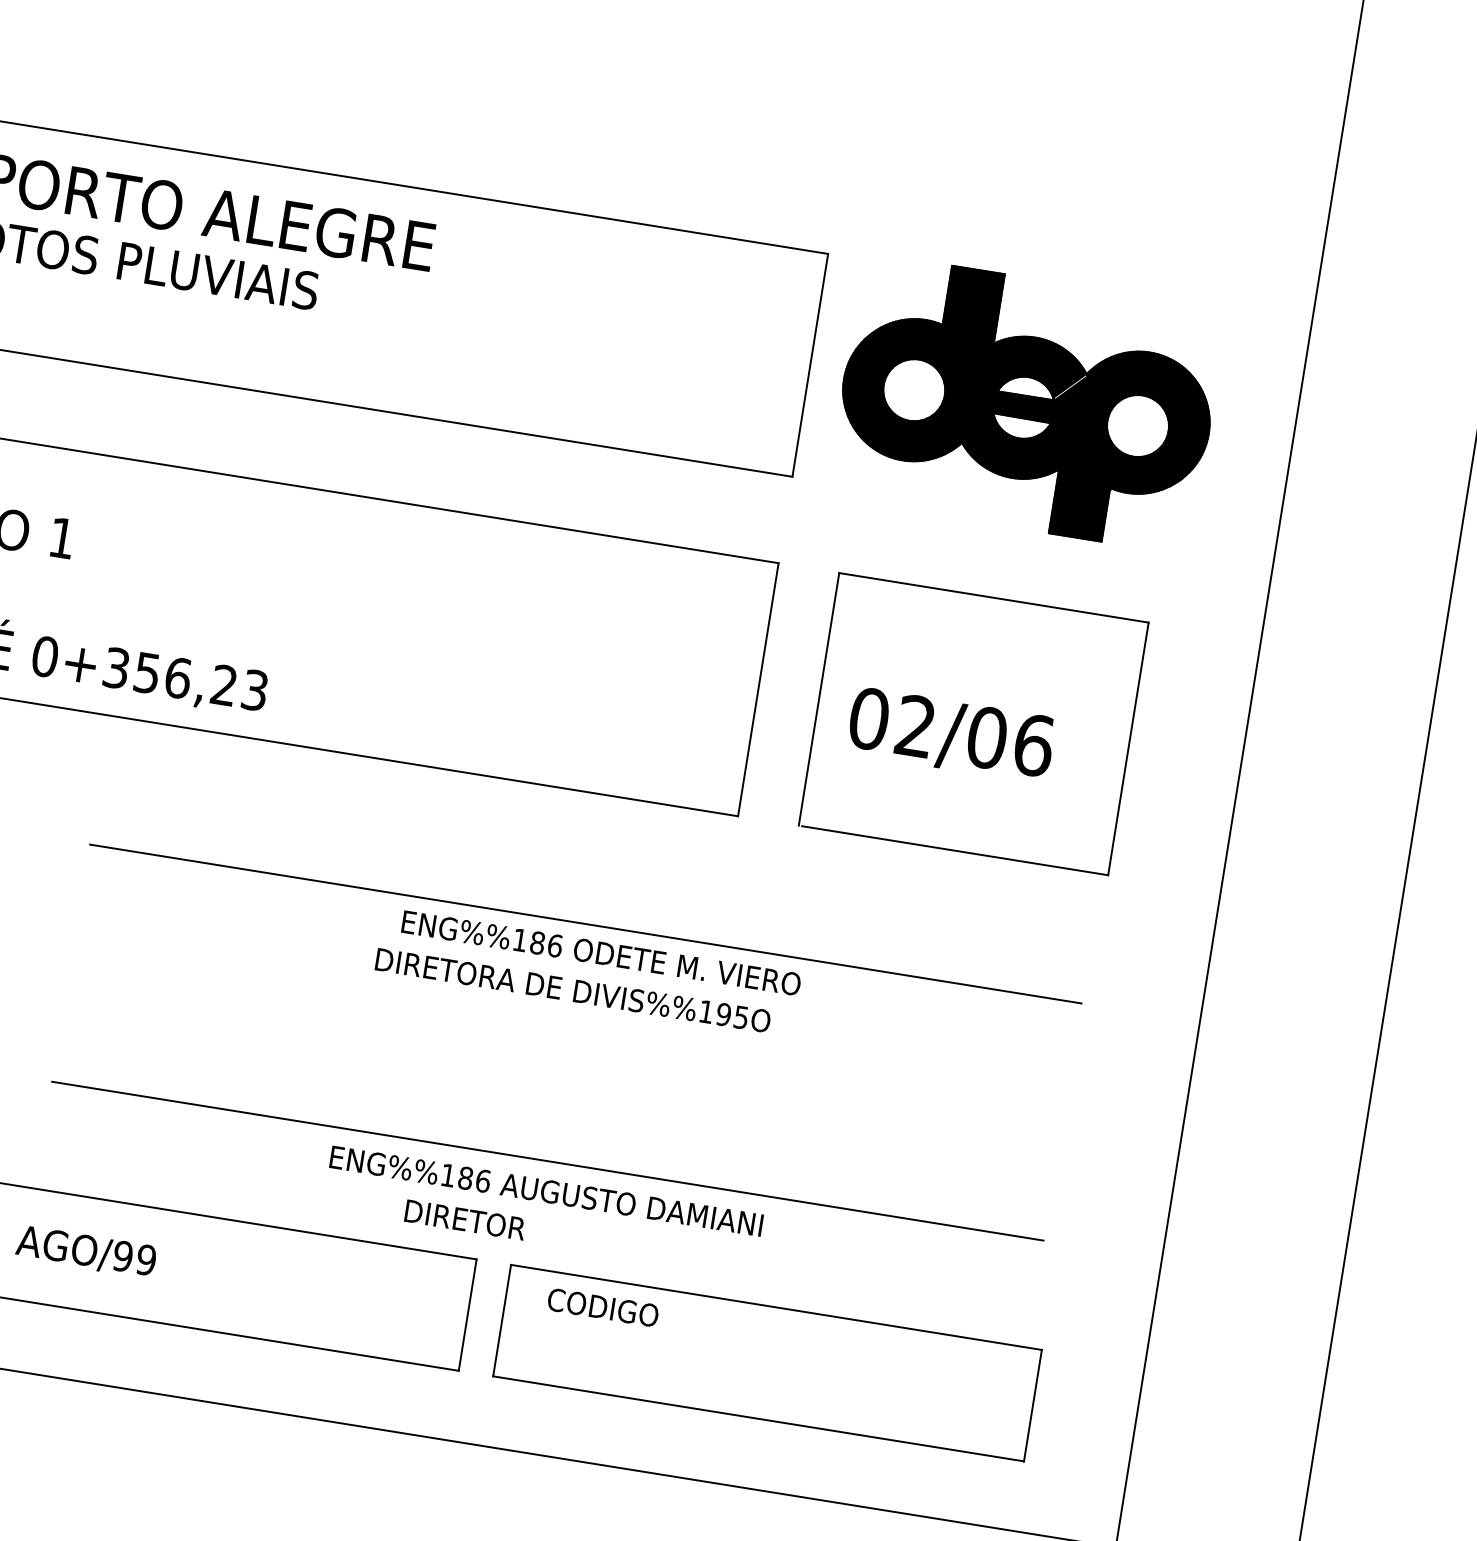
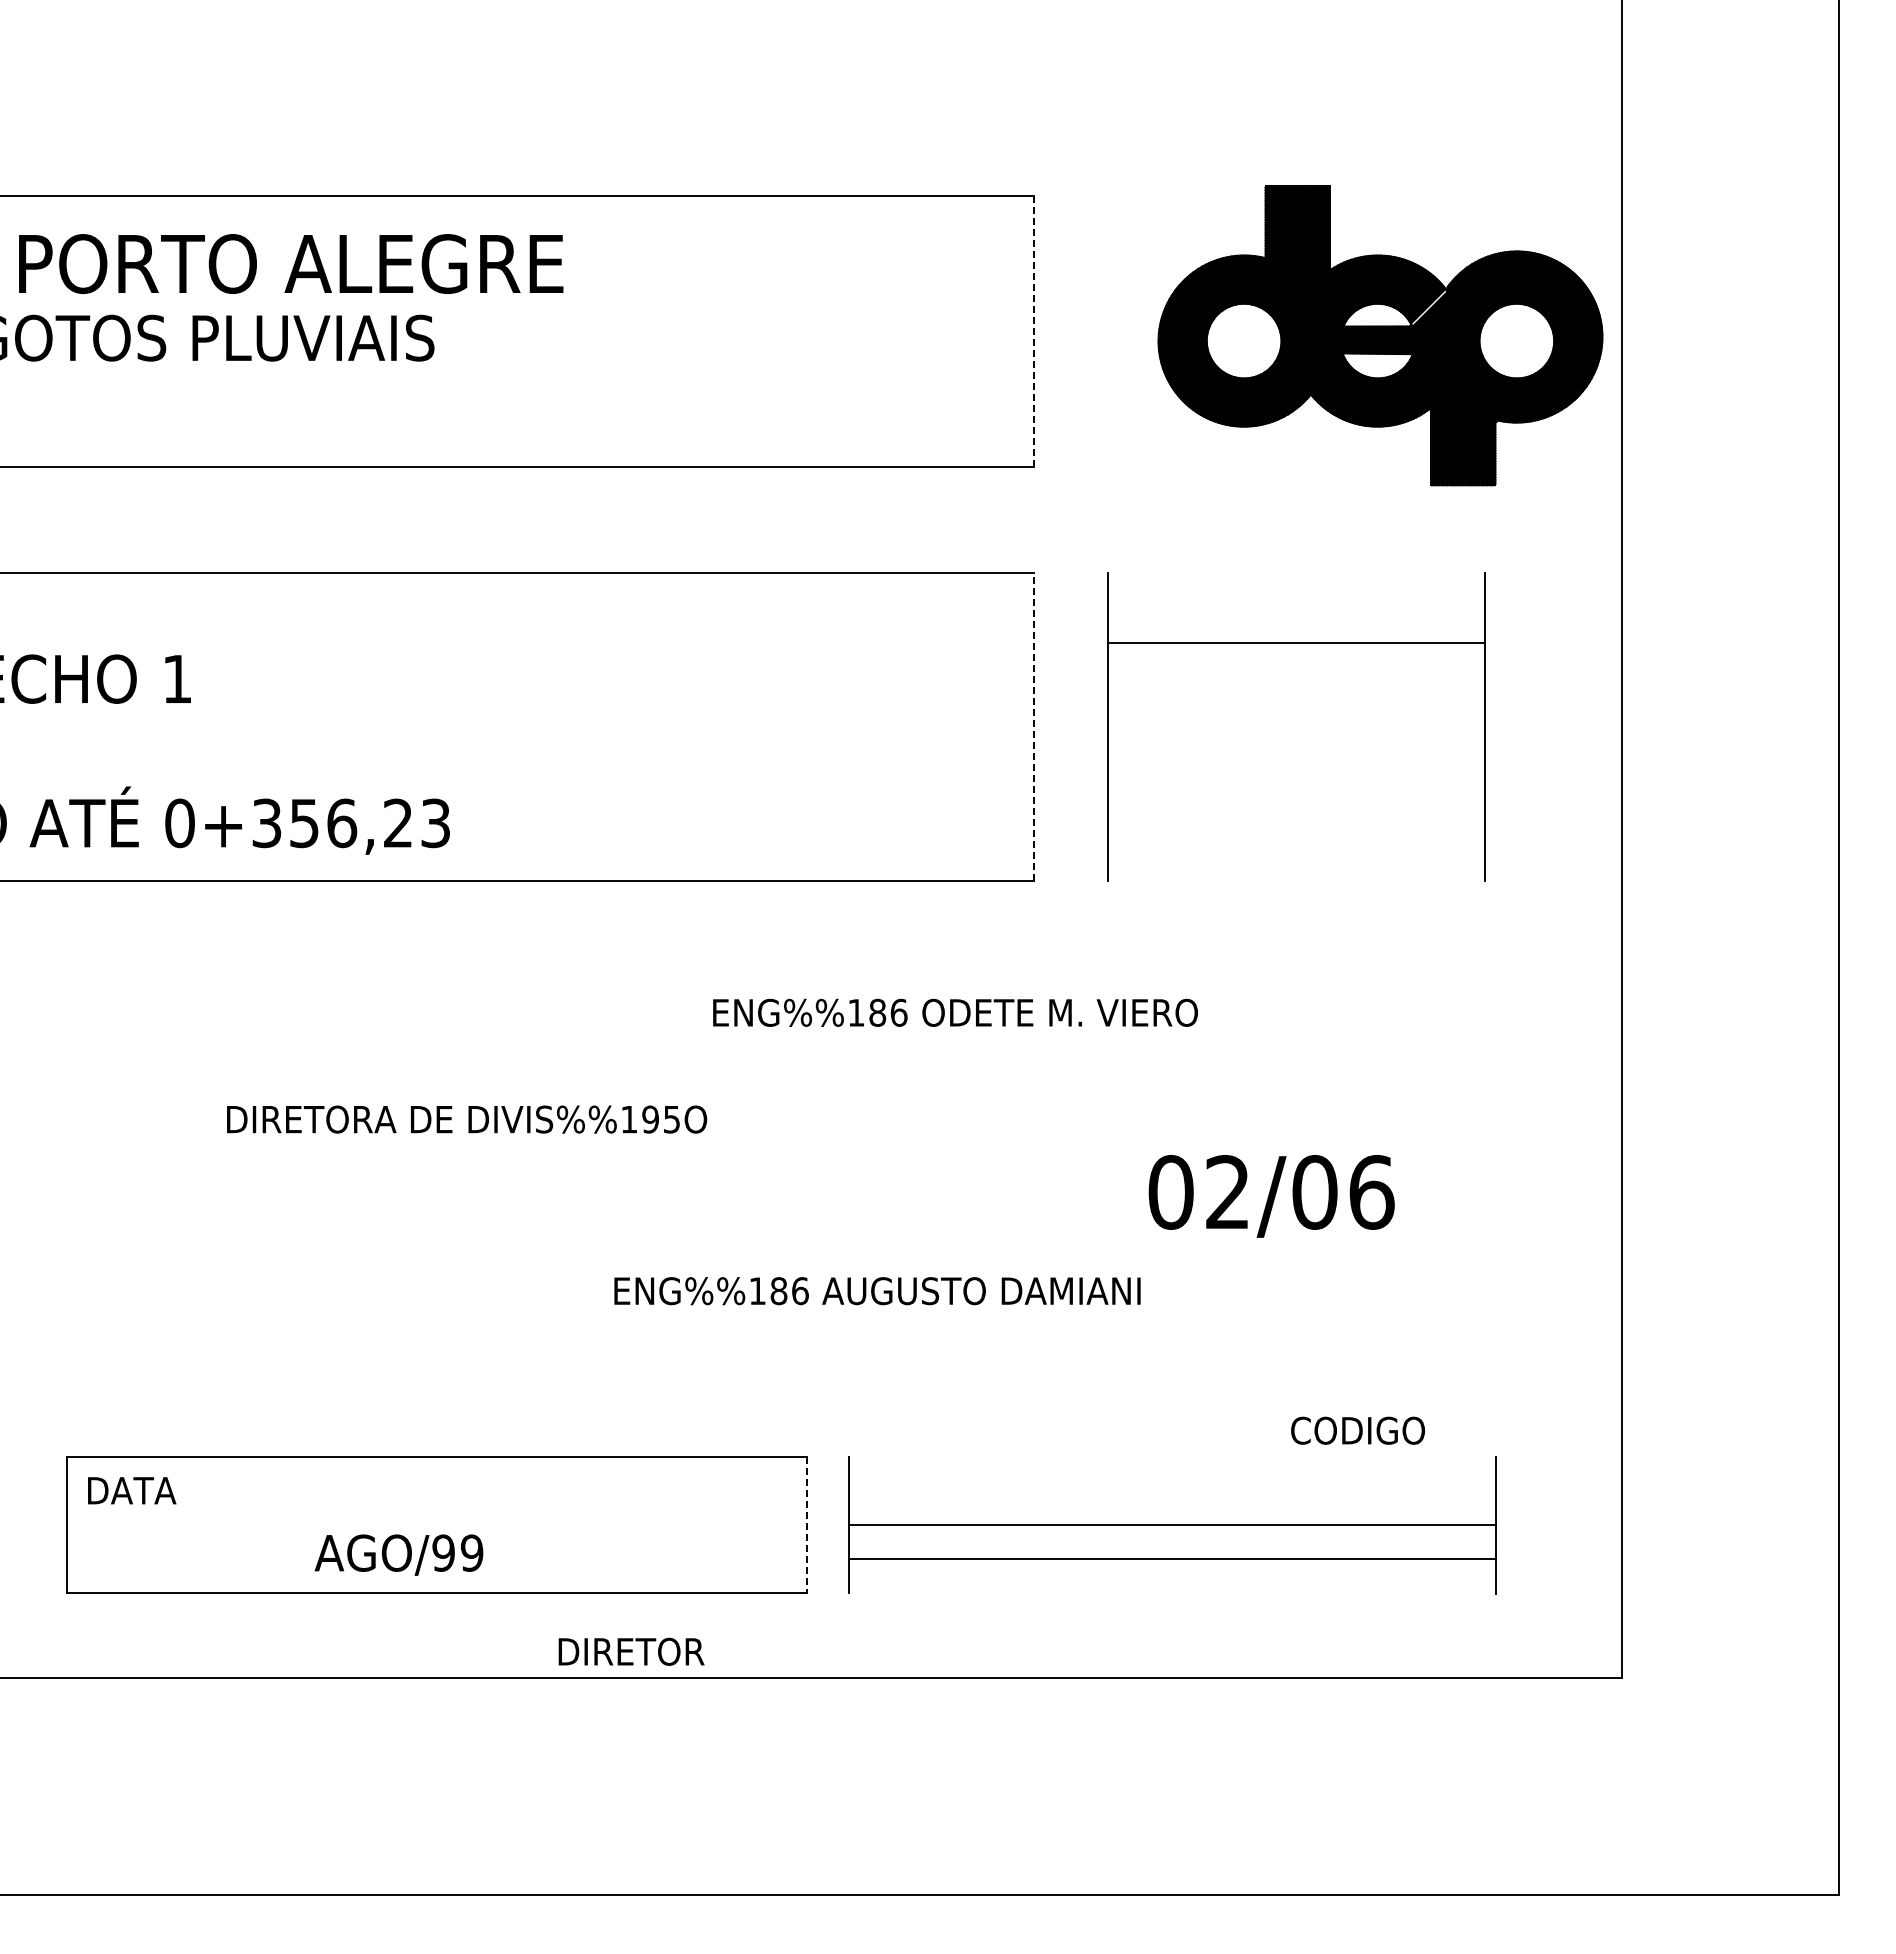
line: (810, 365) -> (1033, 331), solid -> dashed
part: (1026, 403) -> (1380, 335), moved
line: (993, 597) -> (1295, 642), moved
line: (758, 689) -> (1033, 726), solid -> dashed
text: (951, 735) -> (1271, 1196), moved
line: (954, 850) -> (1297, 880), removed
line: (585, 924) -> (873, 1038), removed
text: (601, 952) -> (955, 1012), moved
text: (573, 990) -> (467, 1119), moved
line: (547, 1161) -> (873, 1327), removed
text: (546, 1191) -> (877, 1291), moved
text: (465, 1219) -> (631, 1651), moved
text: (85, 1251) -> (398, 1554), moved
text: (603, 1307) -> (1358, 1430), moved
line: (776, 1307) -> (1172, 1559), moved
line: (467, 1315) -> (807, 1525), solid -> dashed
line: (758, 1418) -> (1172, 1525), moved

